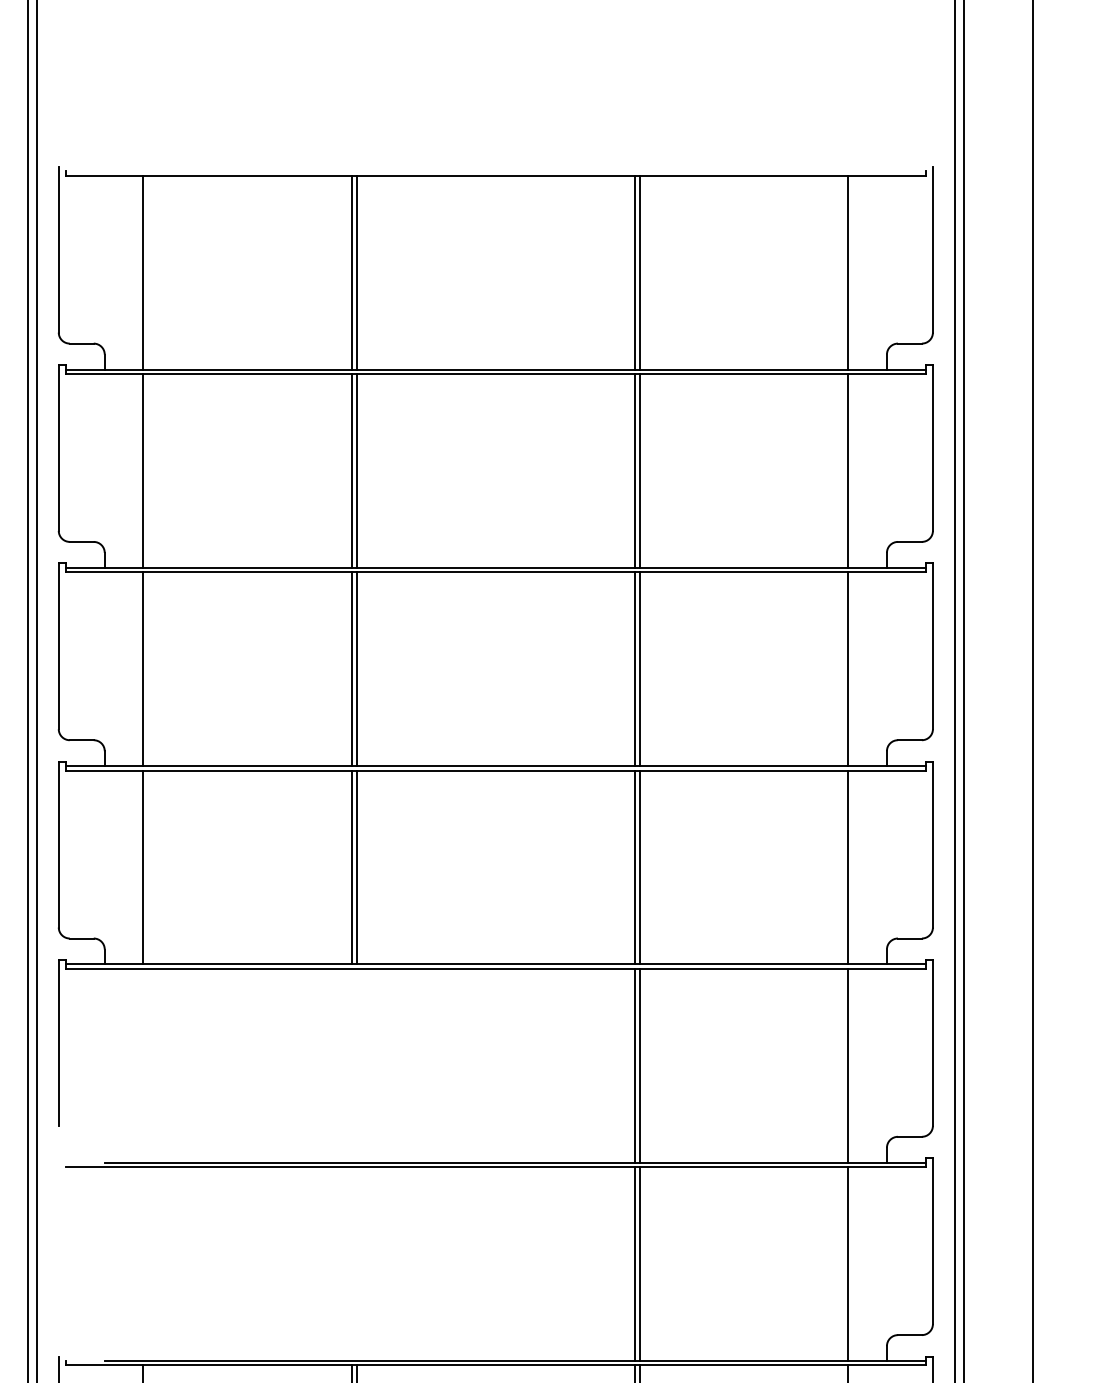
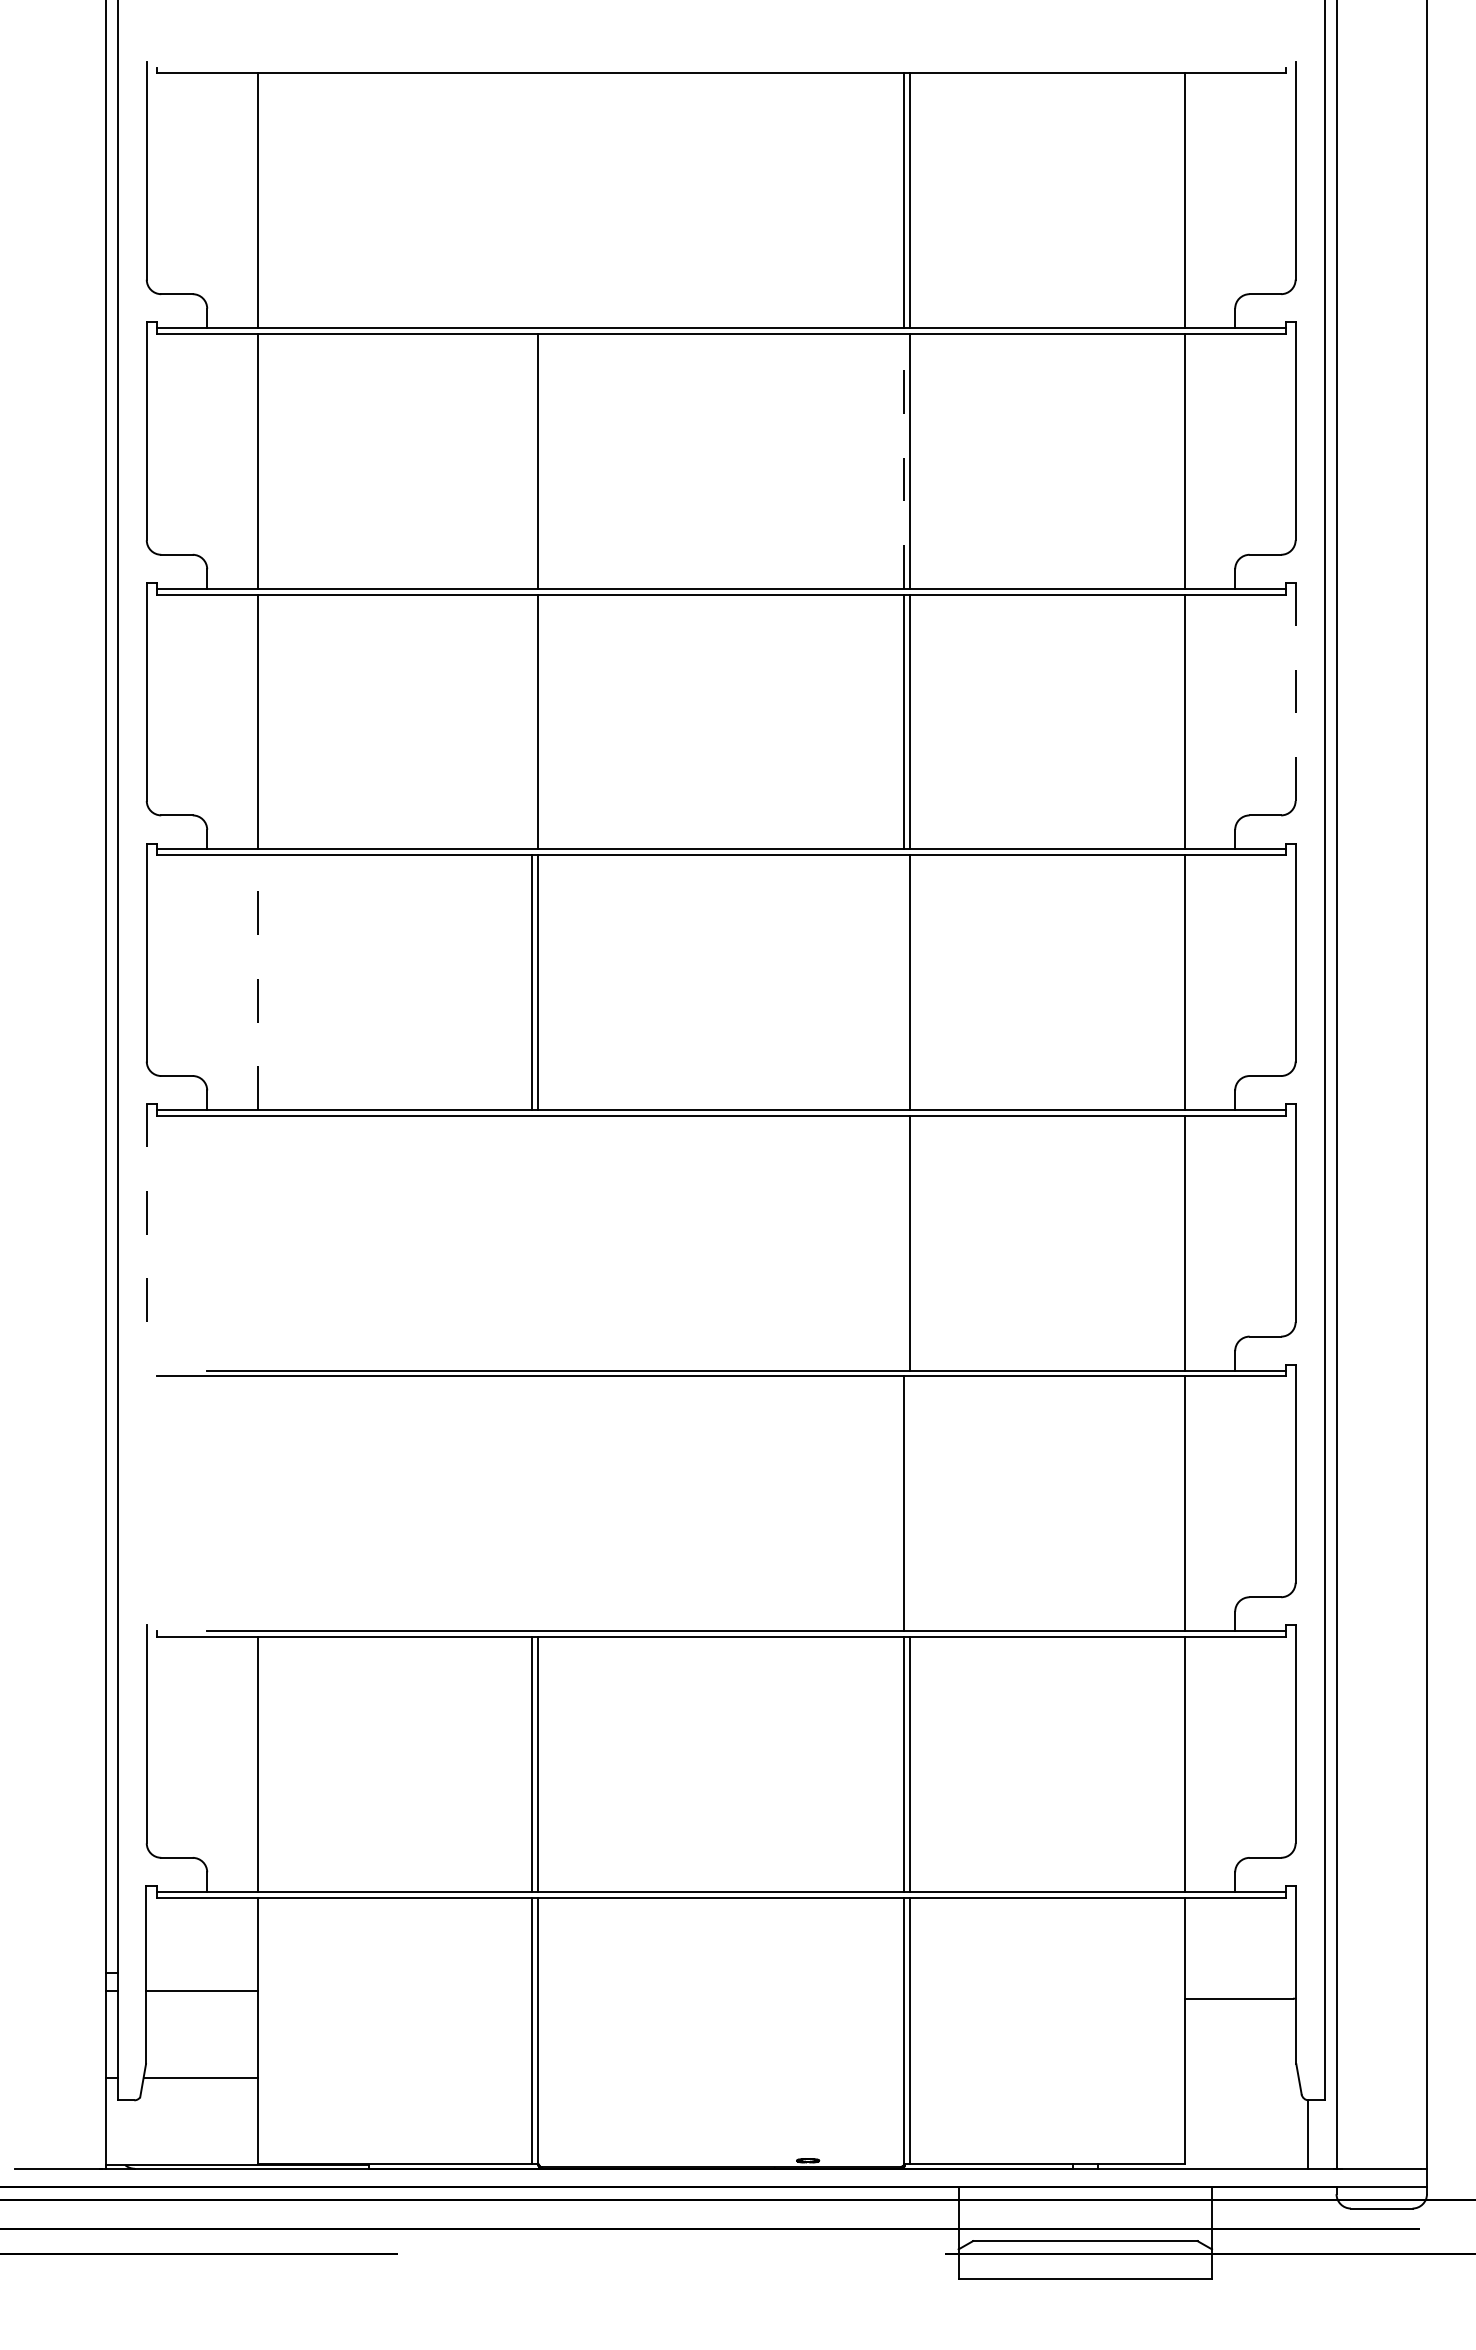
line: (352, 272) -> (532, 200), removed
line: (356, 272) -> (538, 200), removed
line: (352, 470) -> (532, 460), removed
line: (635, 470) -> (904, 460), solid -> dashed
line: (932, 645) -> (1295, 691), solid -> dashed
line: (352, 668) -> (532, 721), removed
line: (143, 867) -> (257, 982), solid -> dashed
line: (635, 867) -> (904, 982), removed
line: (58, 1043) -> (146, 1213), solid -> dashed
line: (635, 1065) -> (904, 1242), removed
line: (639, 1263) -> (910, 1503), removed

